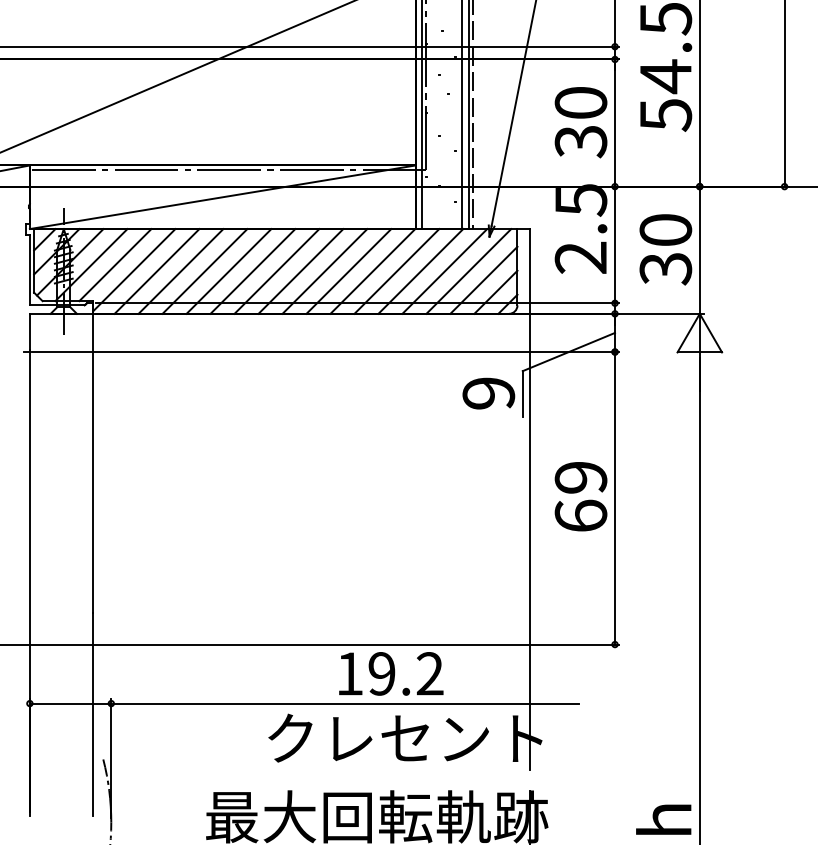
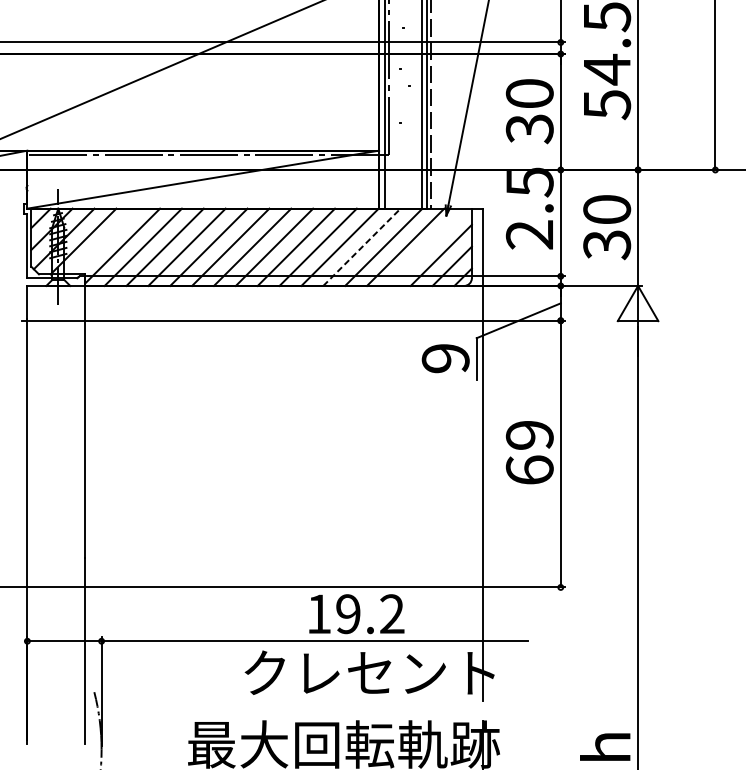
line: (115, 265) -> (105, 241), removed
line: (396, 271) -> (361, 247), solid -> dashed
line: (468, 271) -> (427, 247), removed

